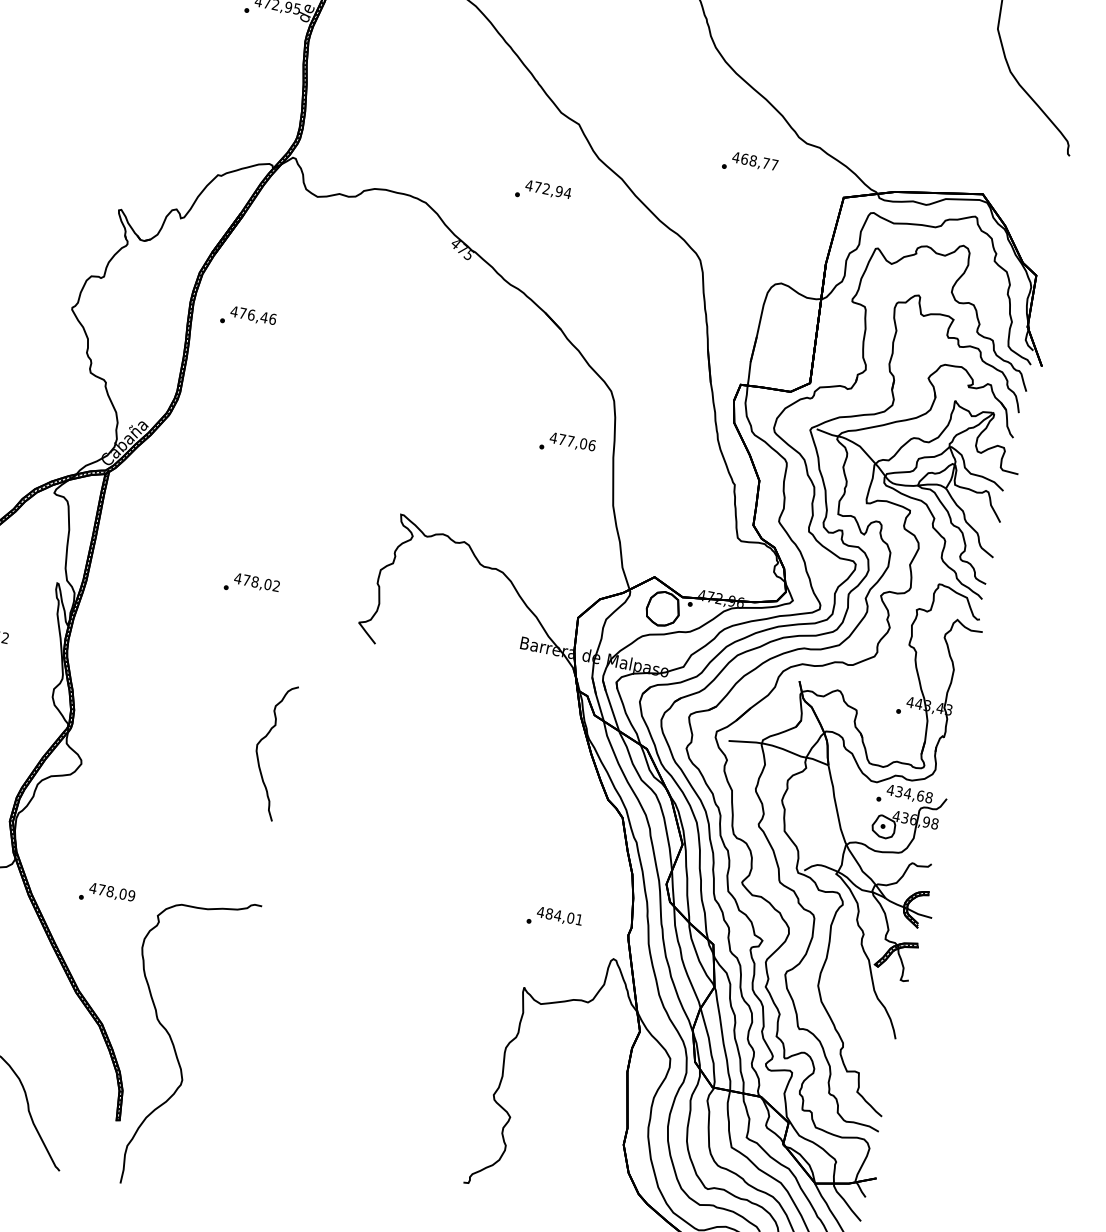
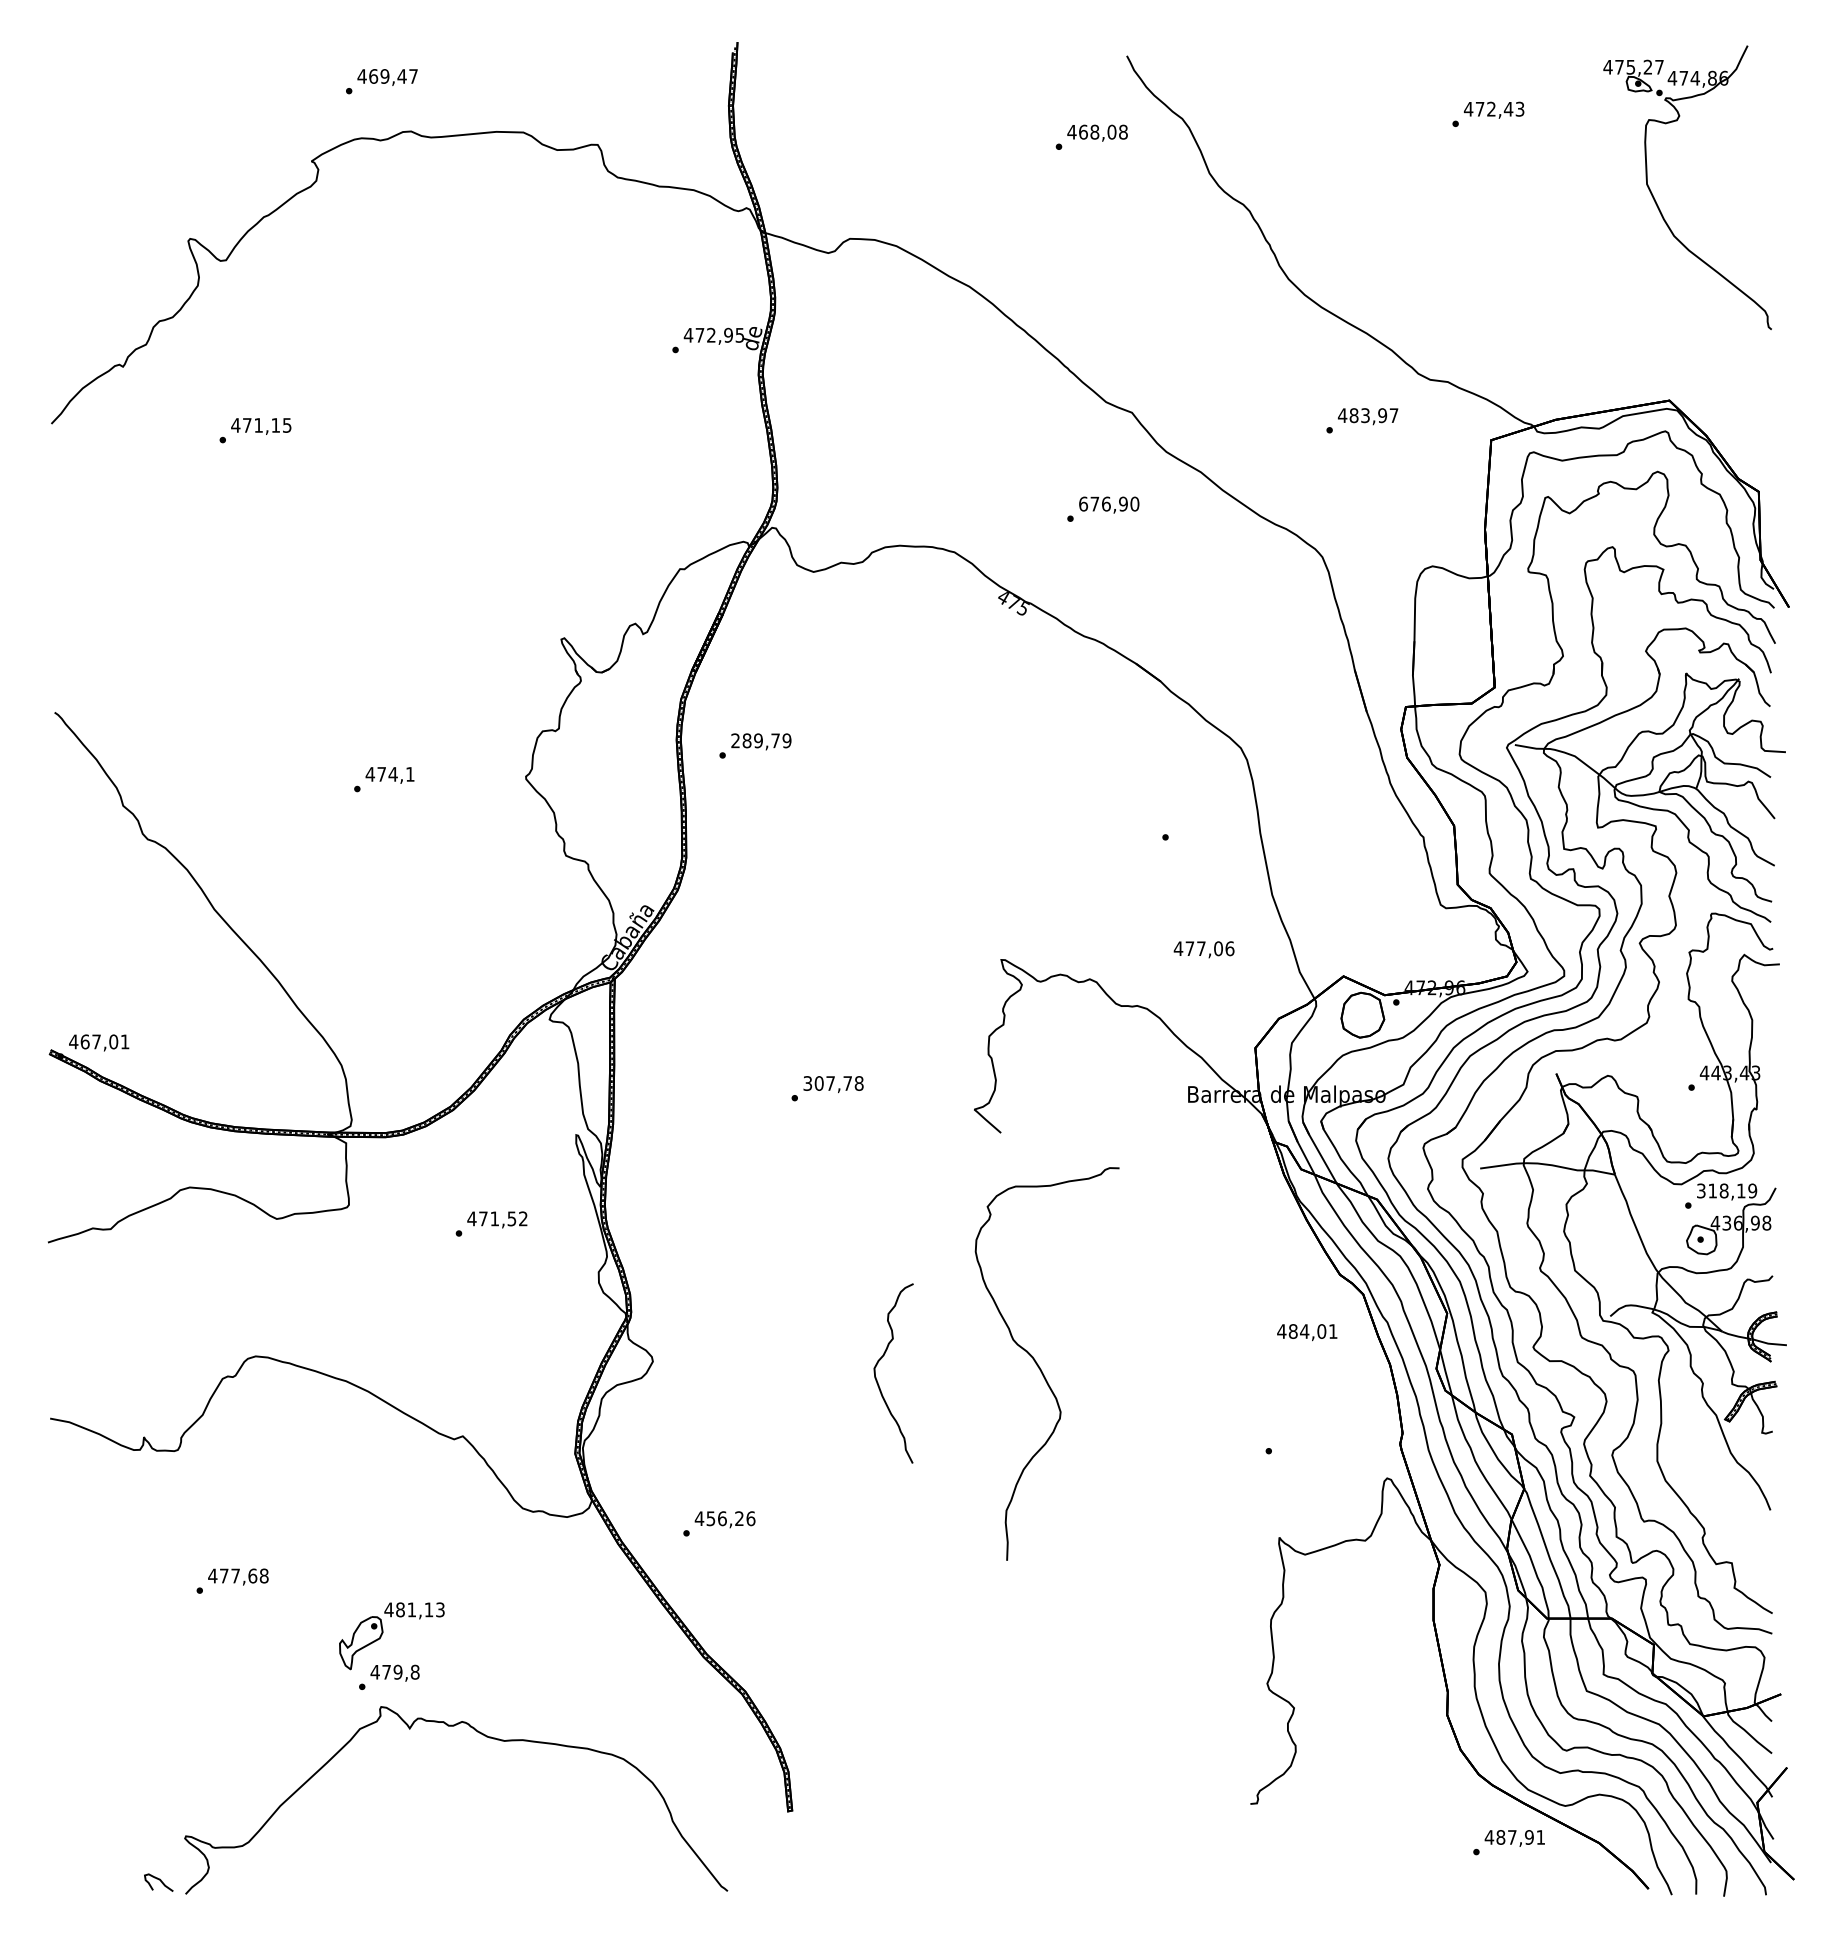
text: (755, 161) -> (1368, 415), 468,77 -> 483,97
text: (548, 188) -> (1108, 503), 472,94 -> 676,90
text: (253, 315) -> (760, 740), 476,46 -> 289,79
text: (572, 442) -> (1203, 949), moved
text: (257, 582) -> (833, 1083), 478,02 -> 307,78
curve: (257, 753) -> (877, 1379), moved
text: (909, 793) -> (1726, 1190), 434,68 -> 318,19
text: (116, 892) -> (730, 1518), 478,09 -> 456,26
text: (559, 916) -> (1307, 1332), moved
curve: (173, 1043) -> (1040, 1367), moved

